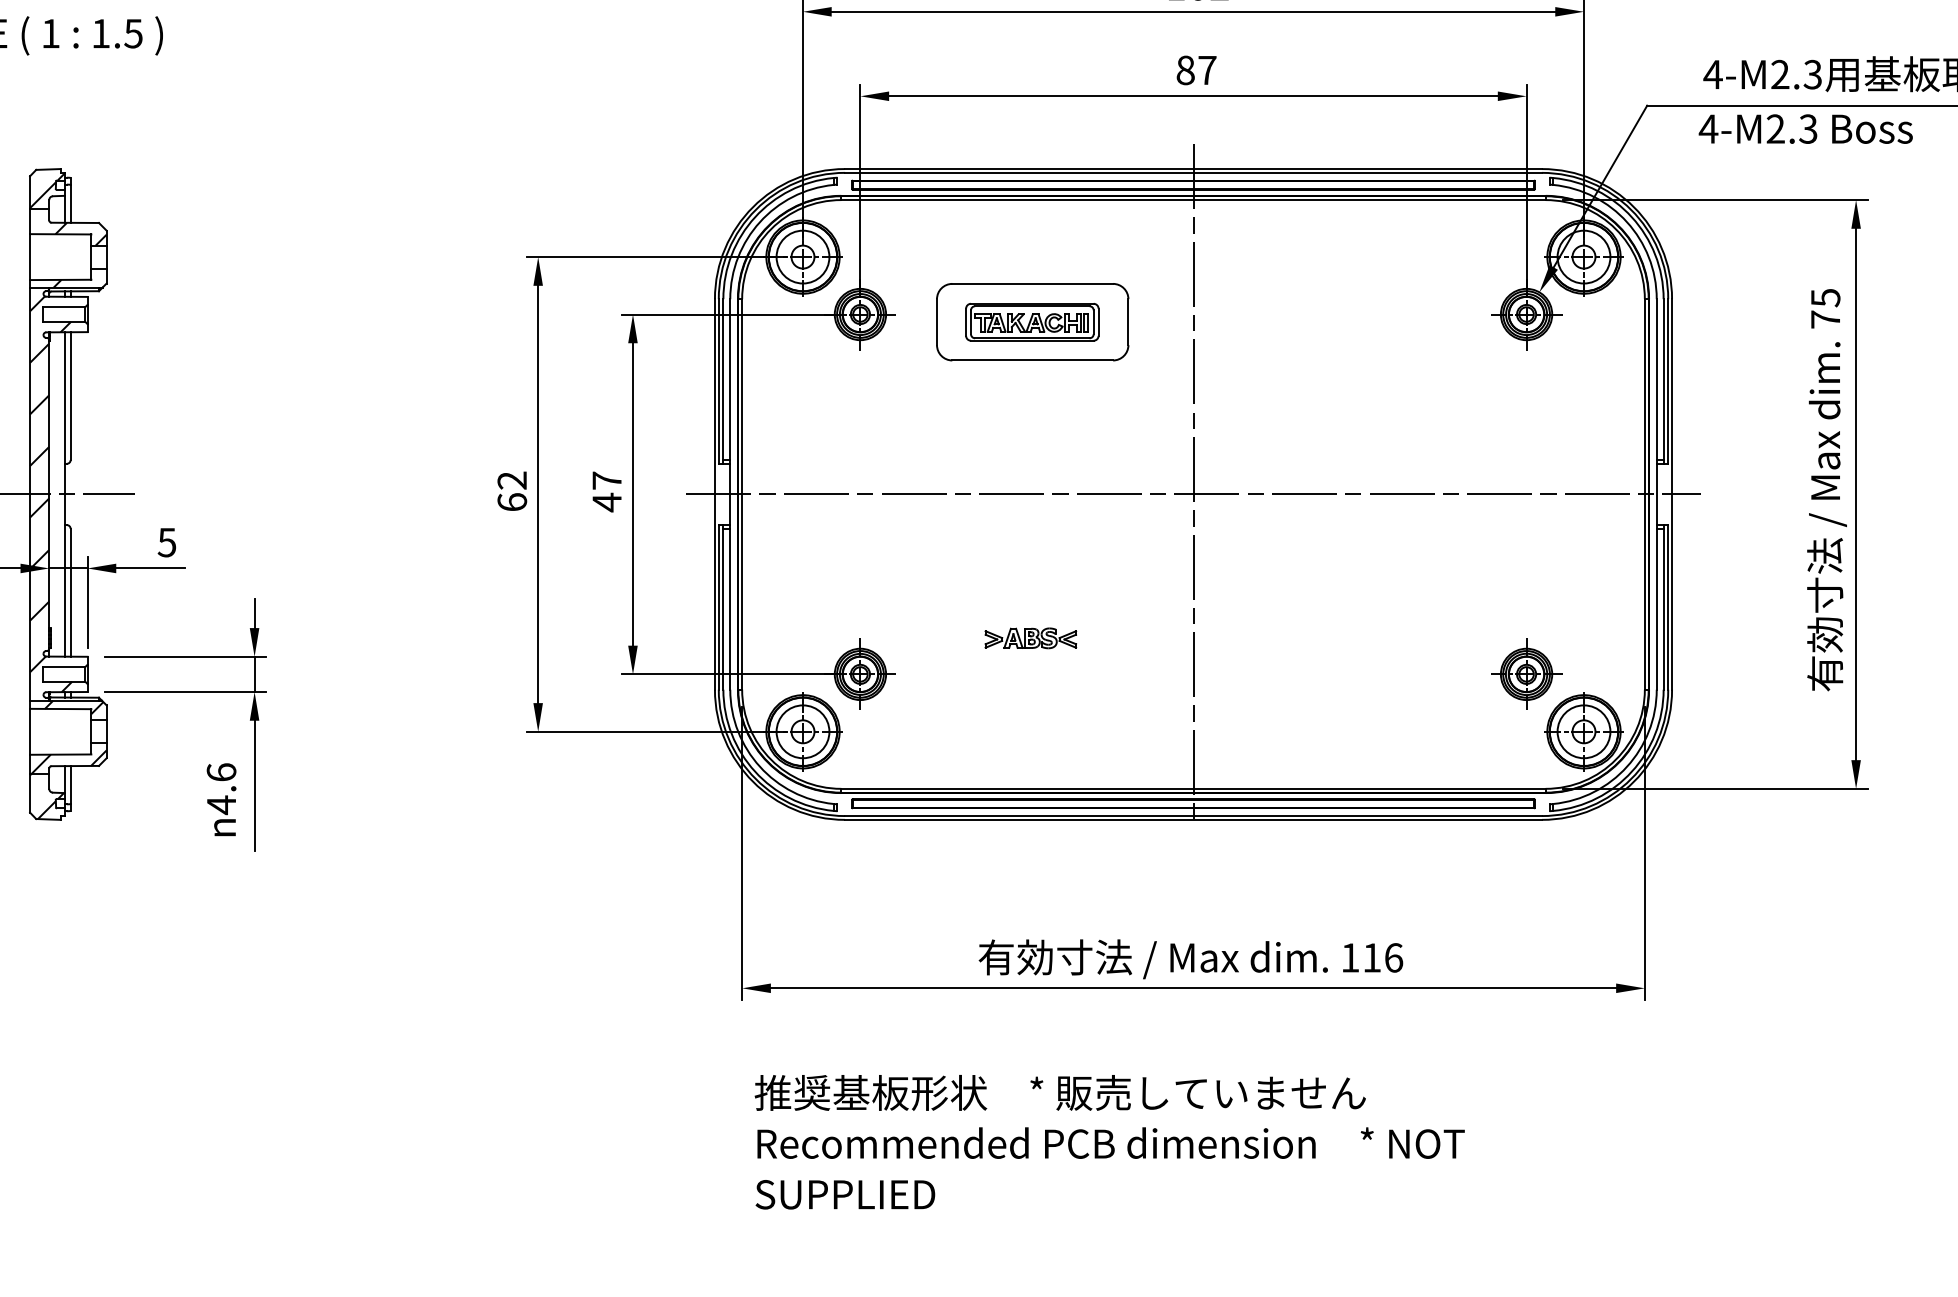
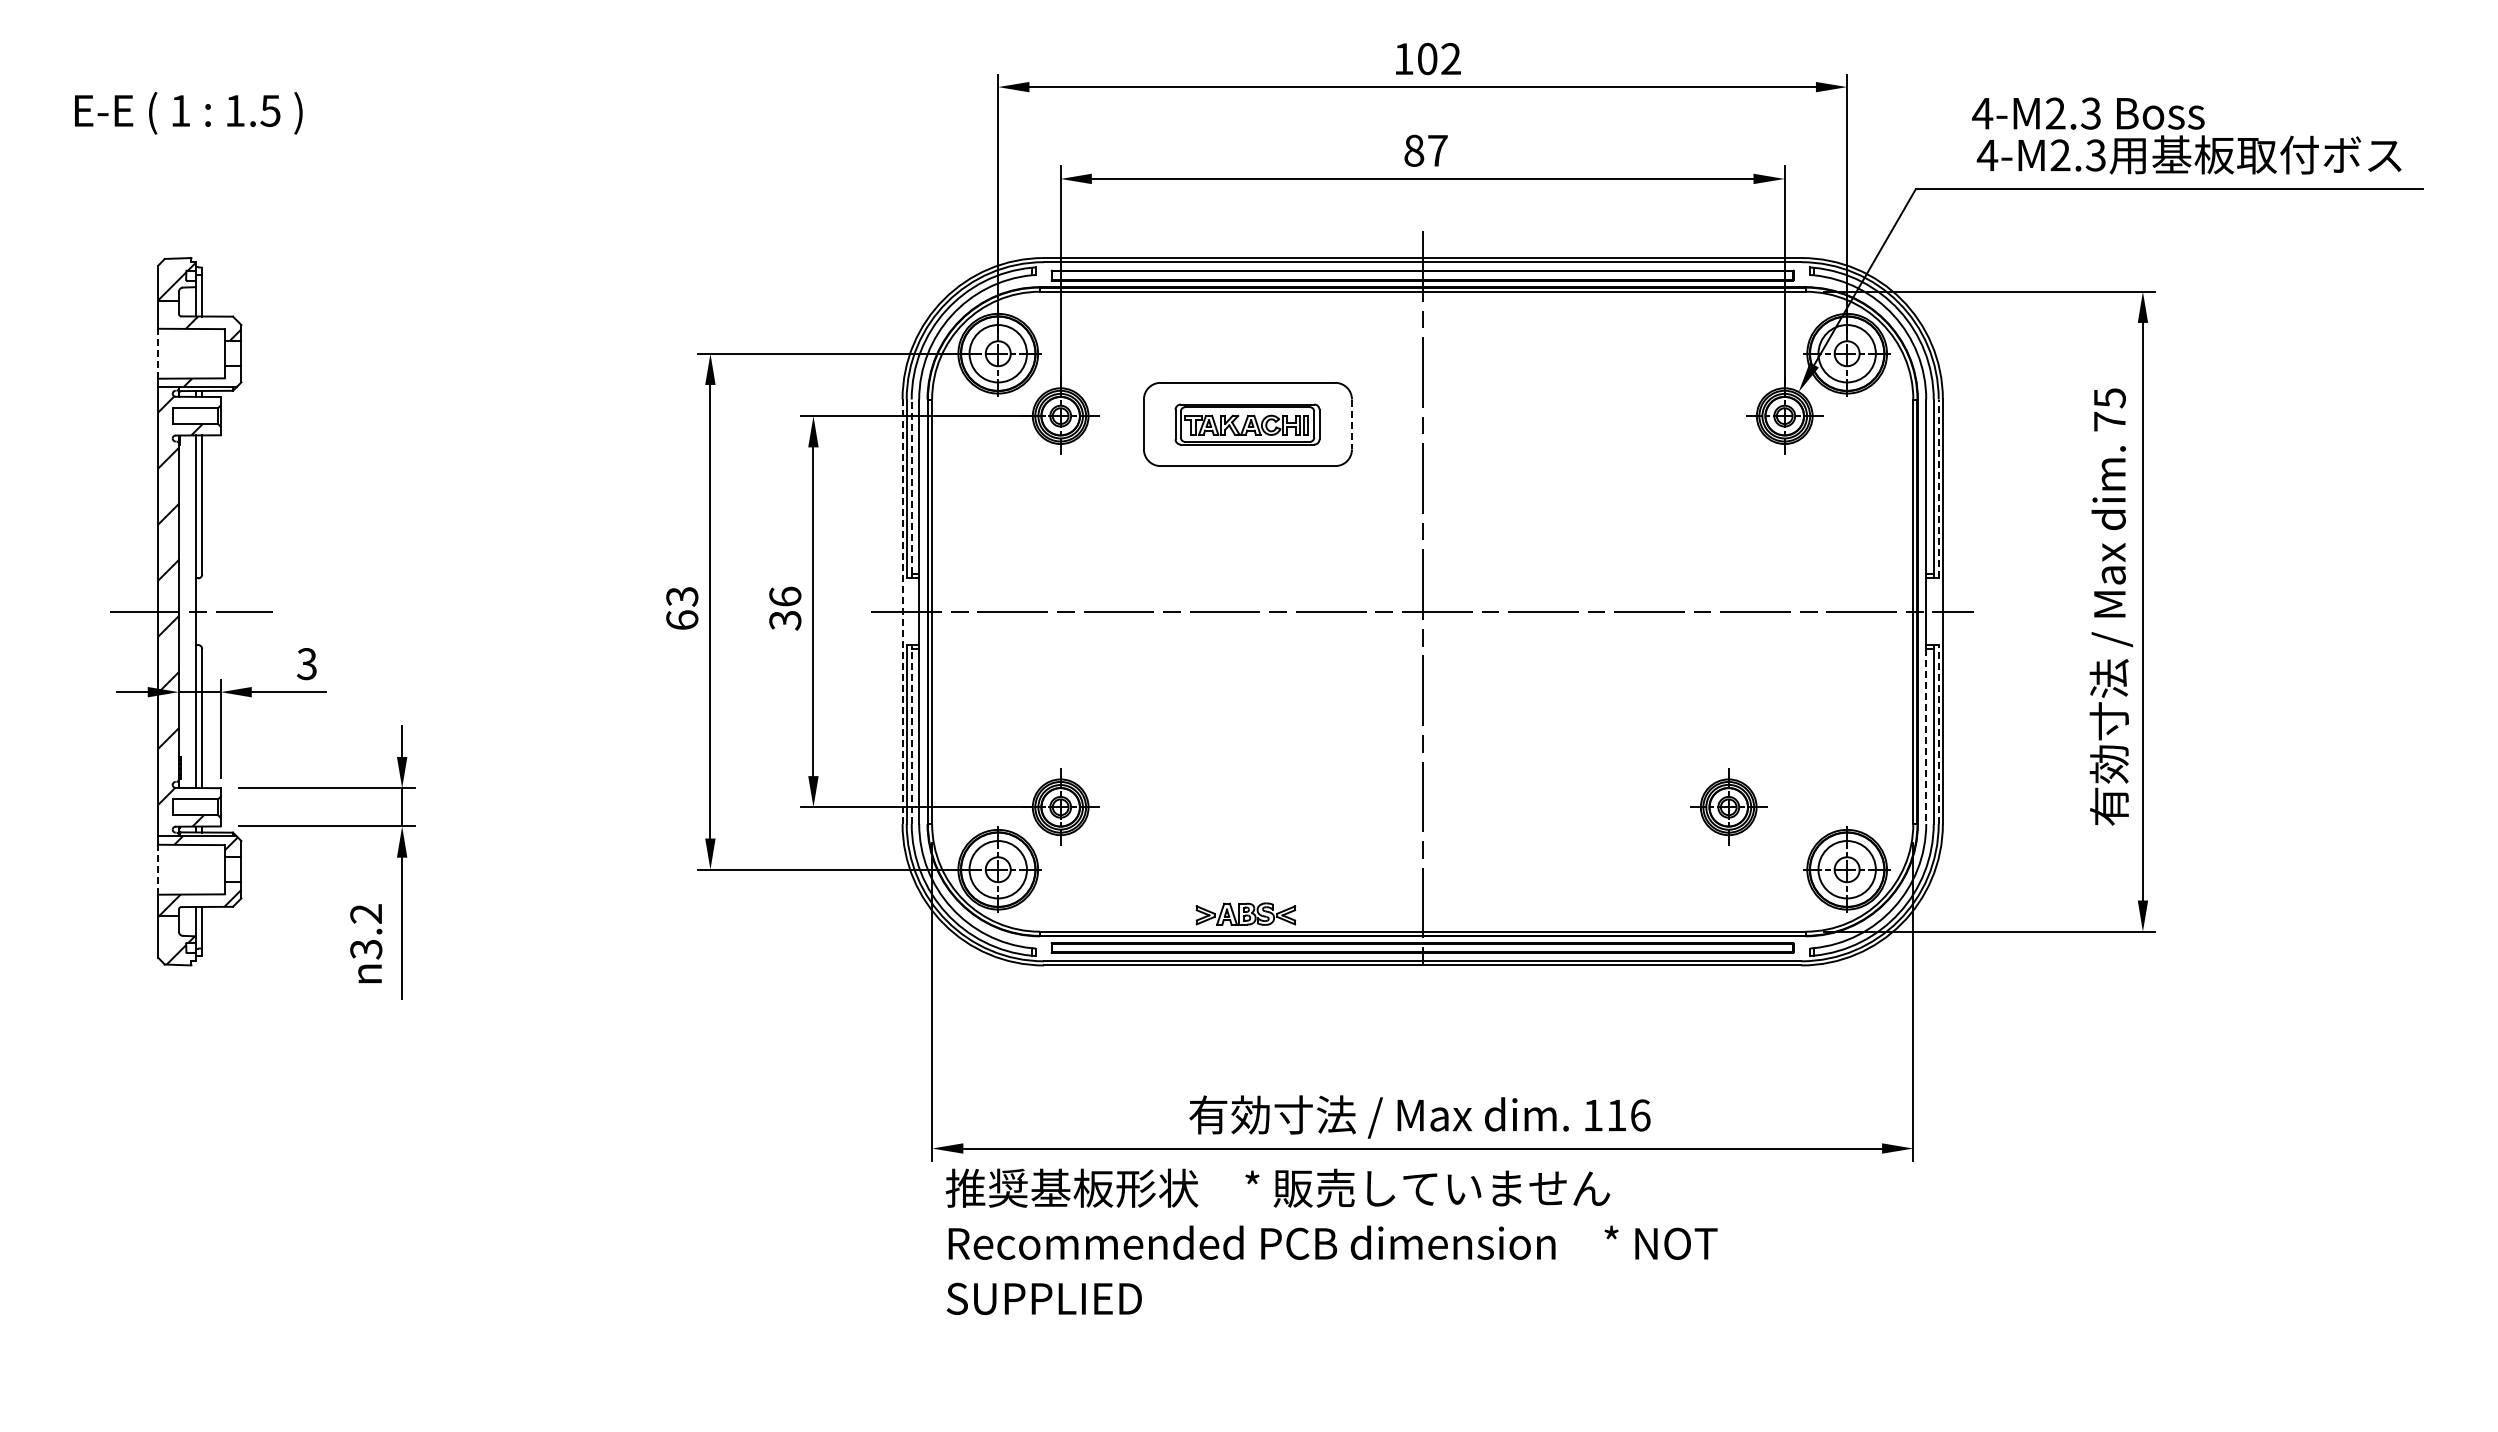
text: (1805, 129) -> (2087, 113), moved
line: (30, 256) -> (158, 353), solid -> dashed
line: (1127, 322) -> (1351, 424), solid -> dashed
line: (723, 379) -> (911, 486), solid -> dashed
line: (1668, 381) -> (1938, 488), solid -> dashed
text: (512, 480) -> (682, 596), 62 -> 63
text: (607, 491) -> (785, 608), 47 -> 36
line: (714, 495) -> (902, 612), solid -> dashed
text: (166, 542) -> (306, 663), 5 -> 3
line: (1668, 607) -> (1938, 734), solid -> dashed
line: (723, 609) -> (911, 736), solid -> dashed
line: (1656, 610) -> (1926, 737), solid -> dashed
part: (1030, 637) -> (1245, 913), moved
part: (1526, 673) -> (1728, 806), moved
line: (30, 731) -> (158, 869), solid -> dashed
text: (221, 789) -> (366, 932), 4.6 -> 3.2
text: (1109, 1141) -> (1331, 1241), moved

